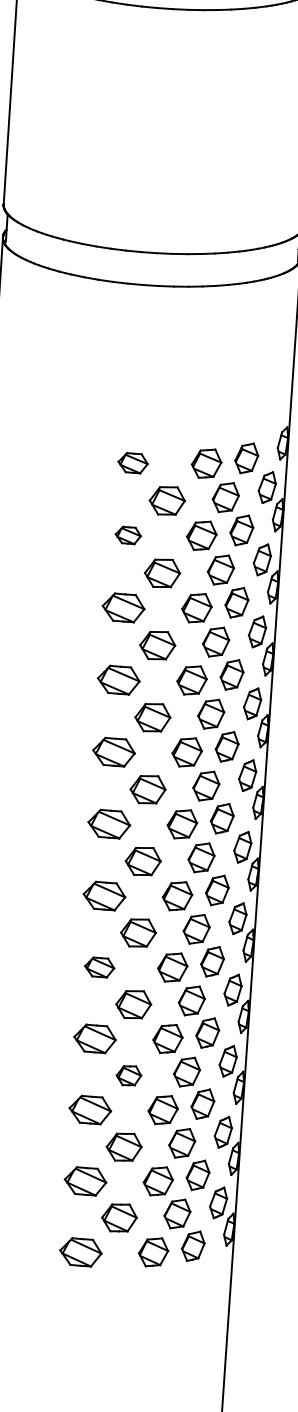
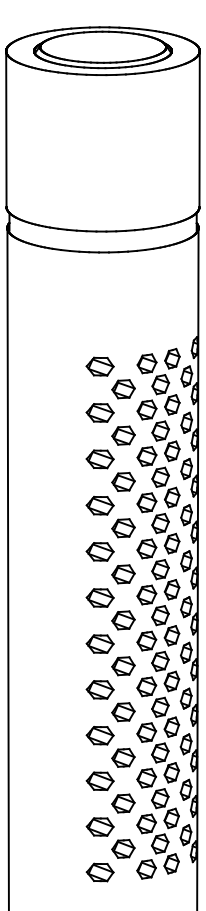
part: (132, 462) -> (99, 366), size x1.43
part: (127, 534) -> (99, 412), size x1.67
part: (98, 966) -> (99, 689), size x1.43
part: (129, 1075) -> (123, 757), size x1.43

